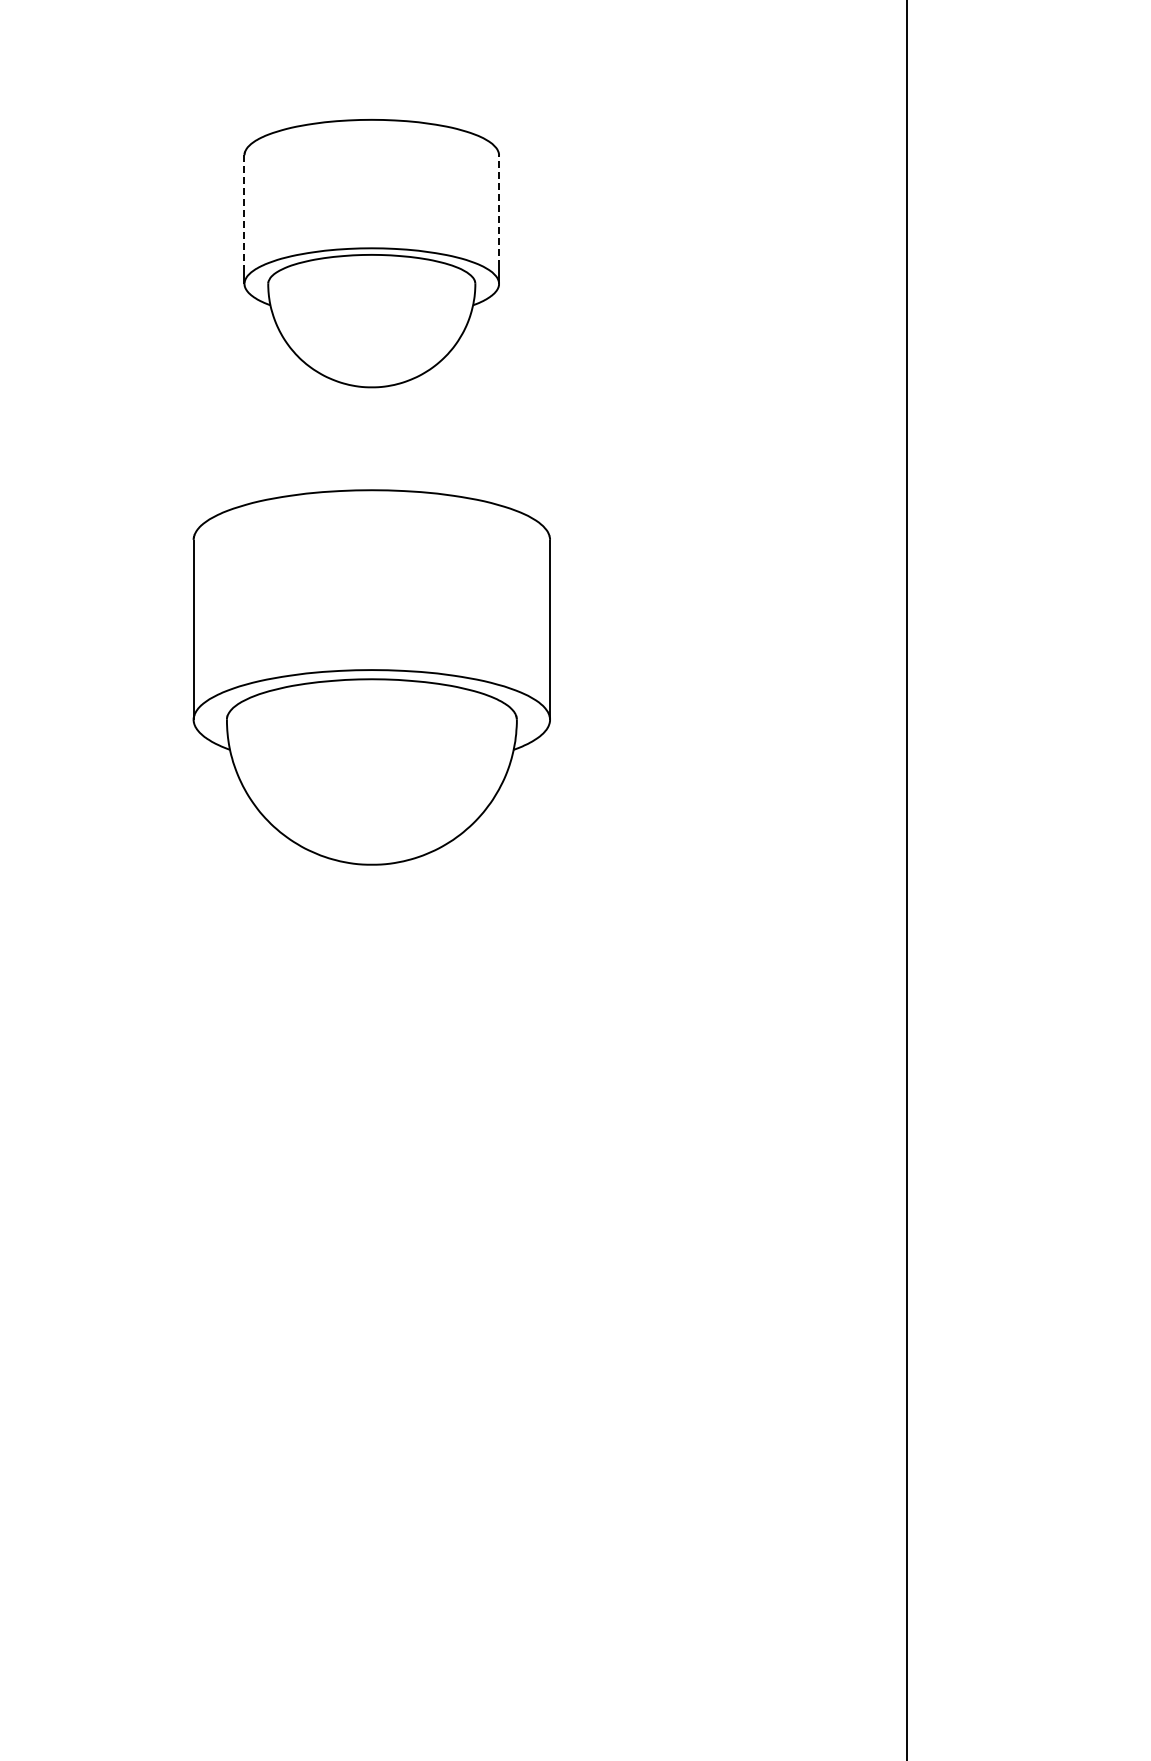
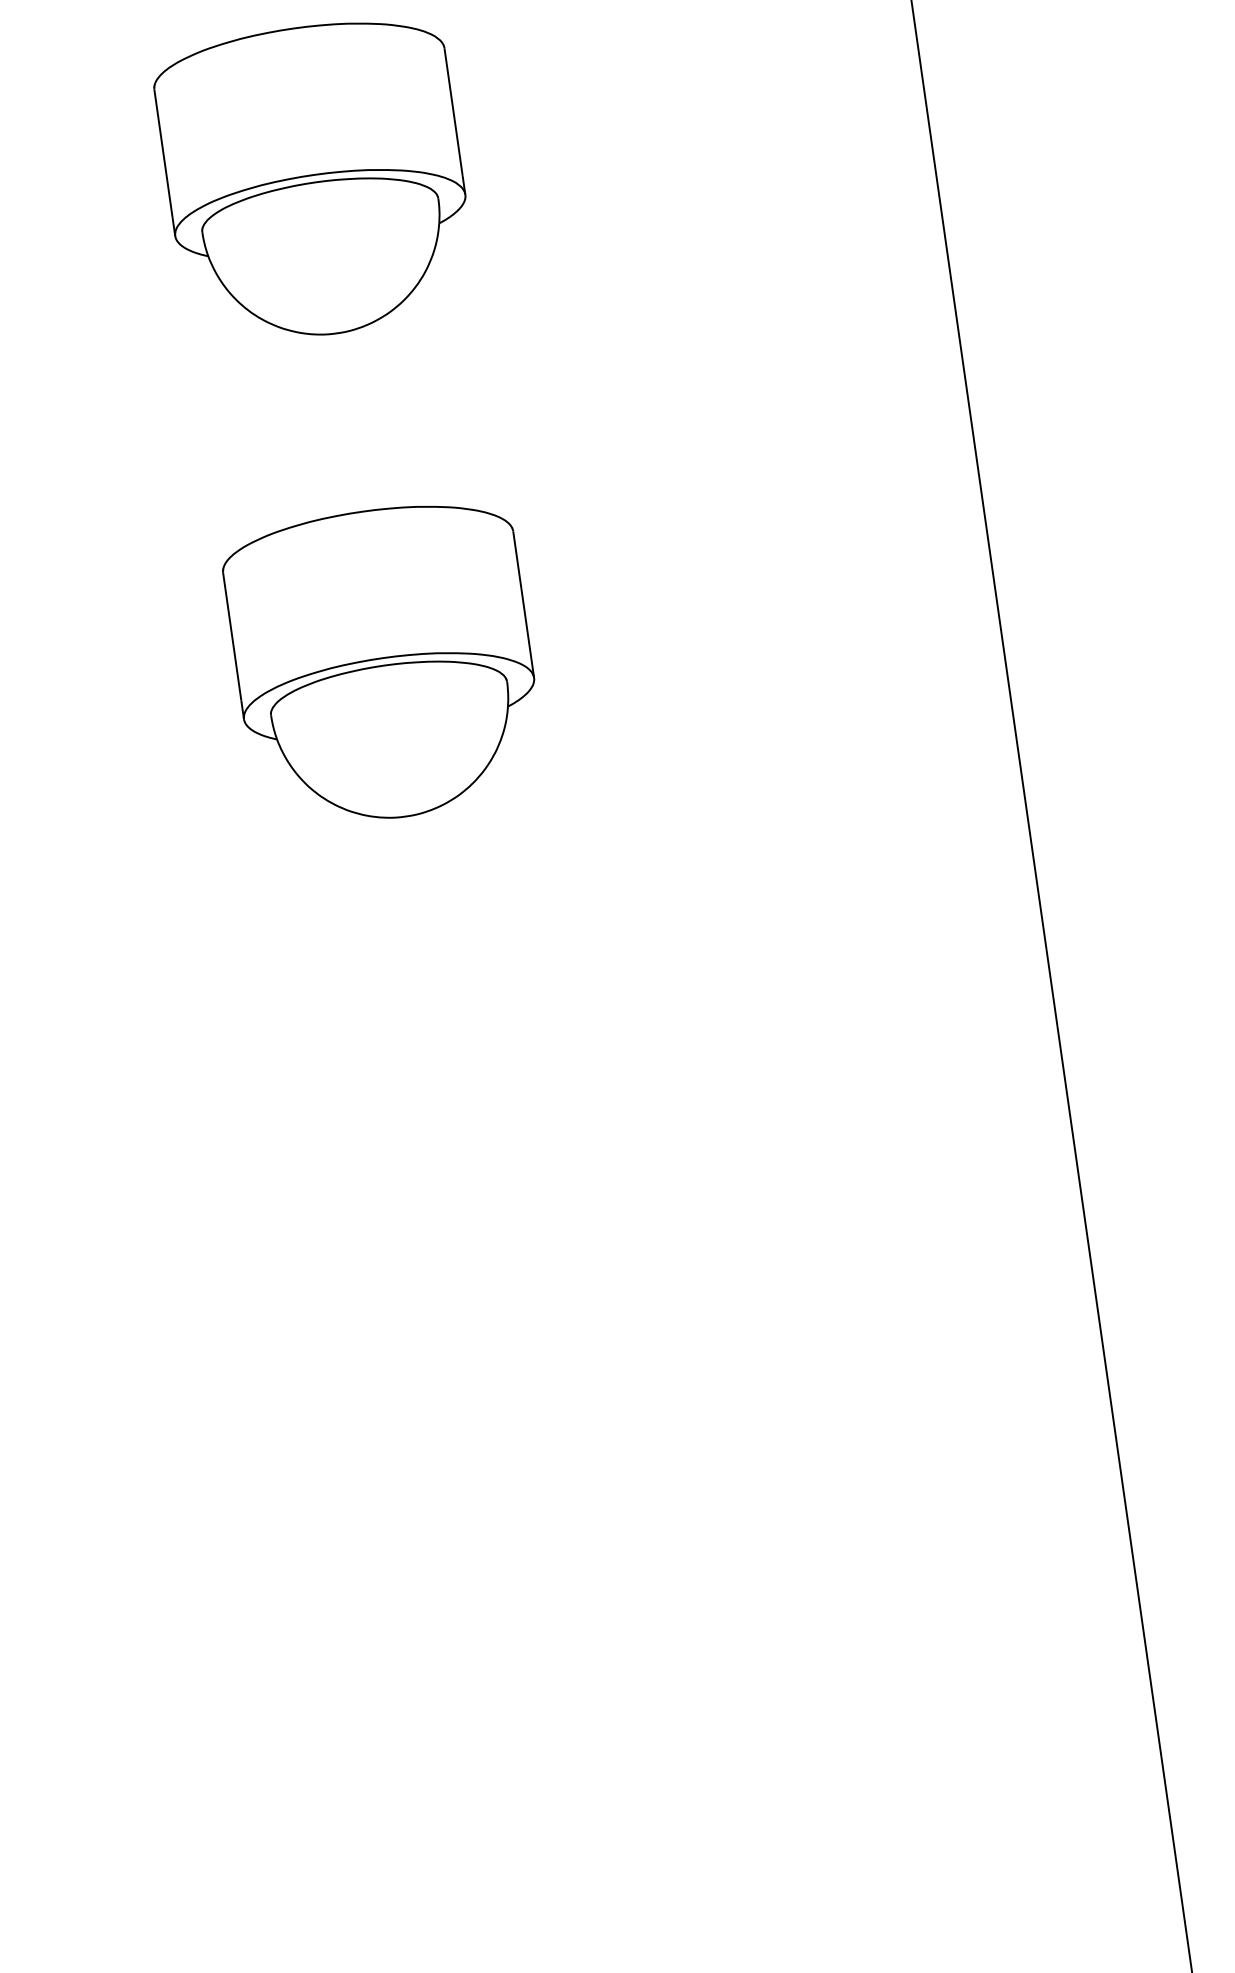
line: (244, 211) -> (163, 153), dashed -> solid
line: (499, 211) -> (454, 112), dashed -> solid
part: (371, 677) -> (383, 664), size x0.71

